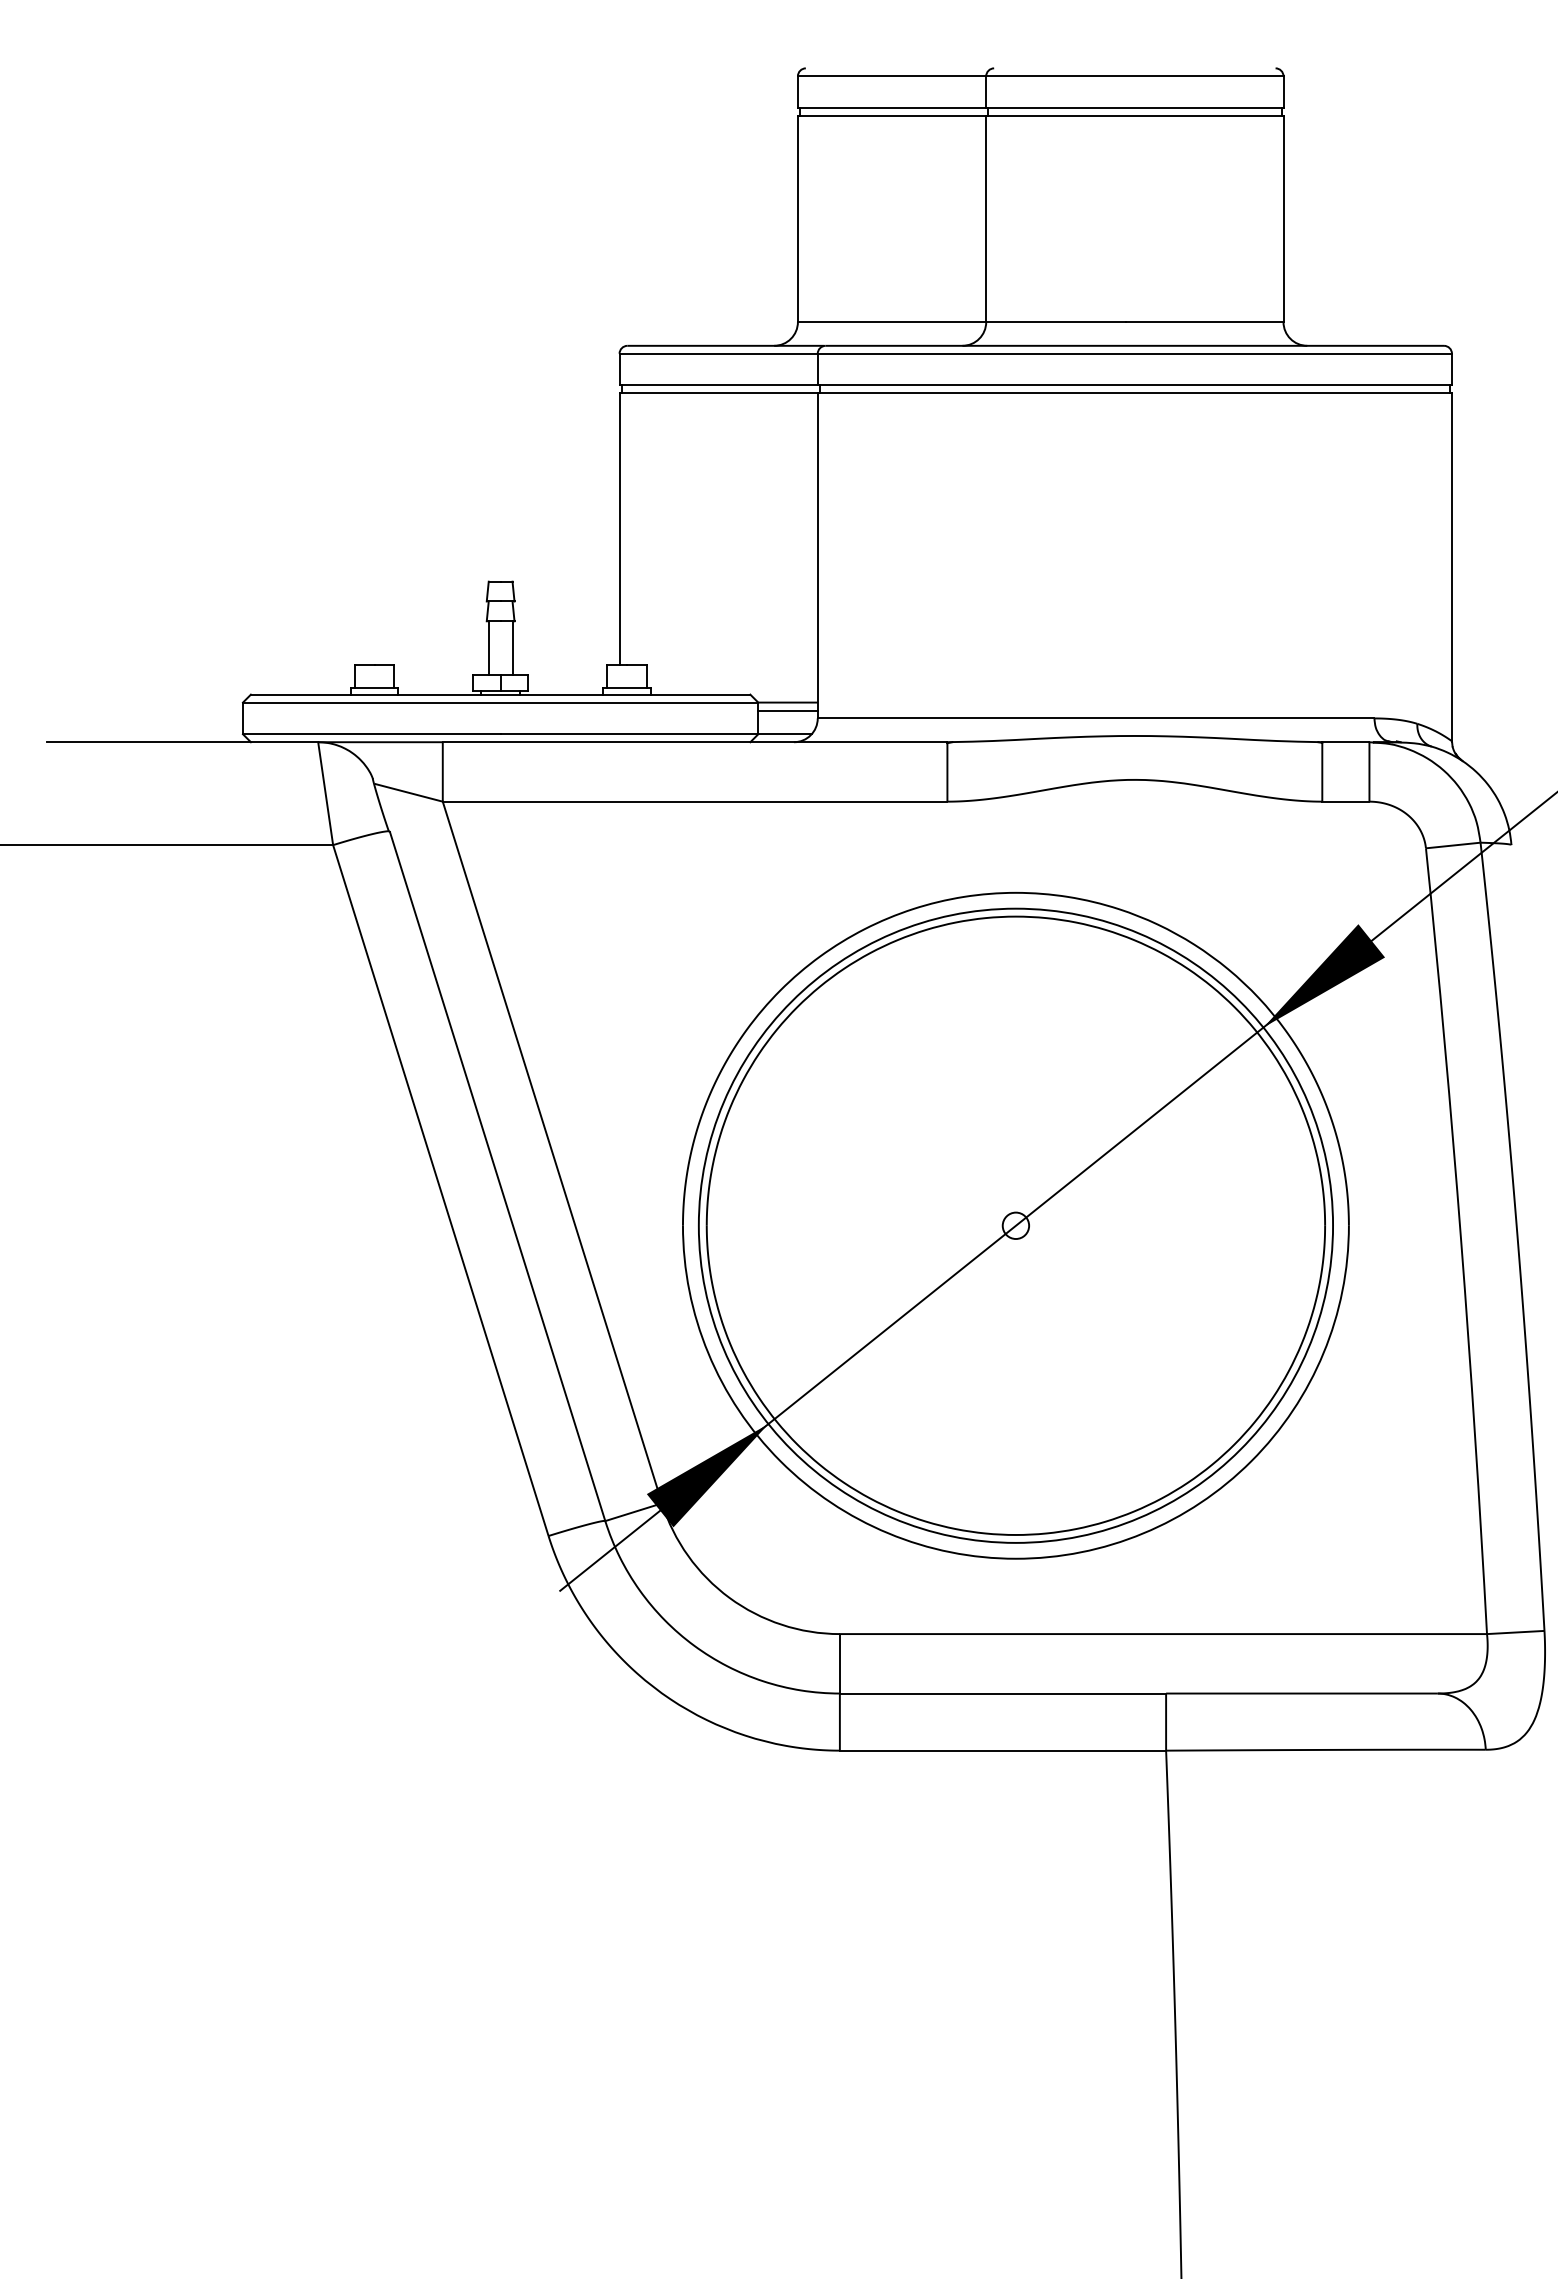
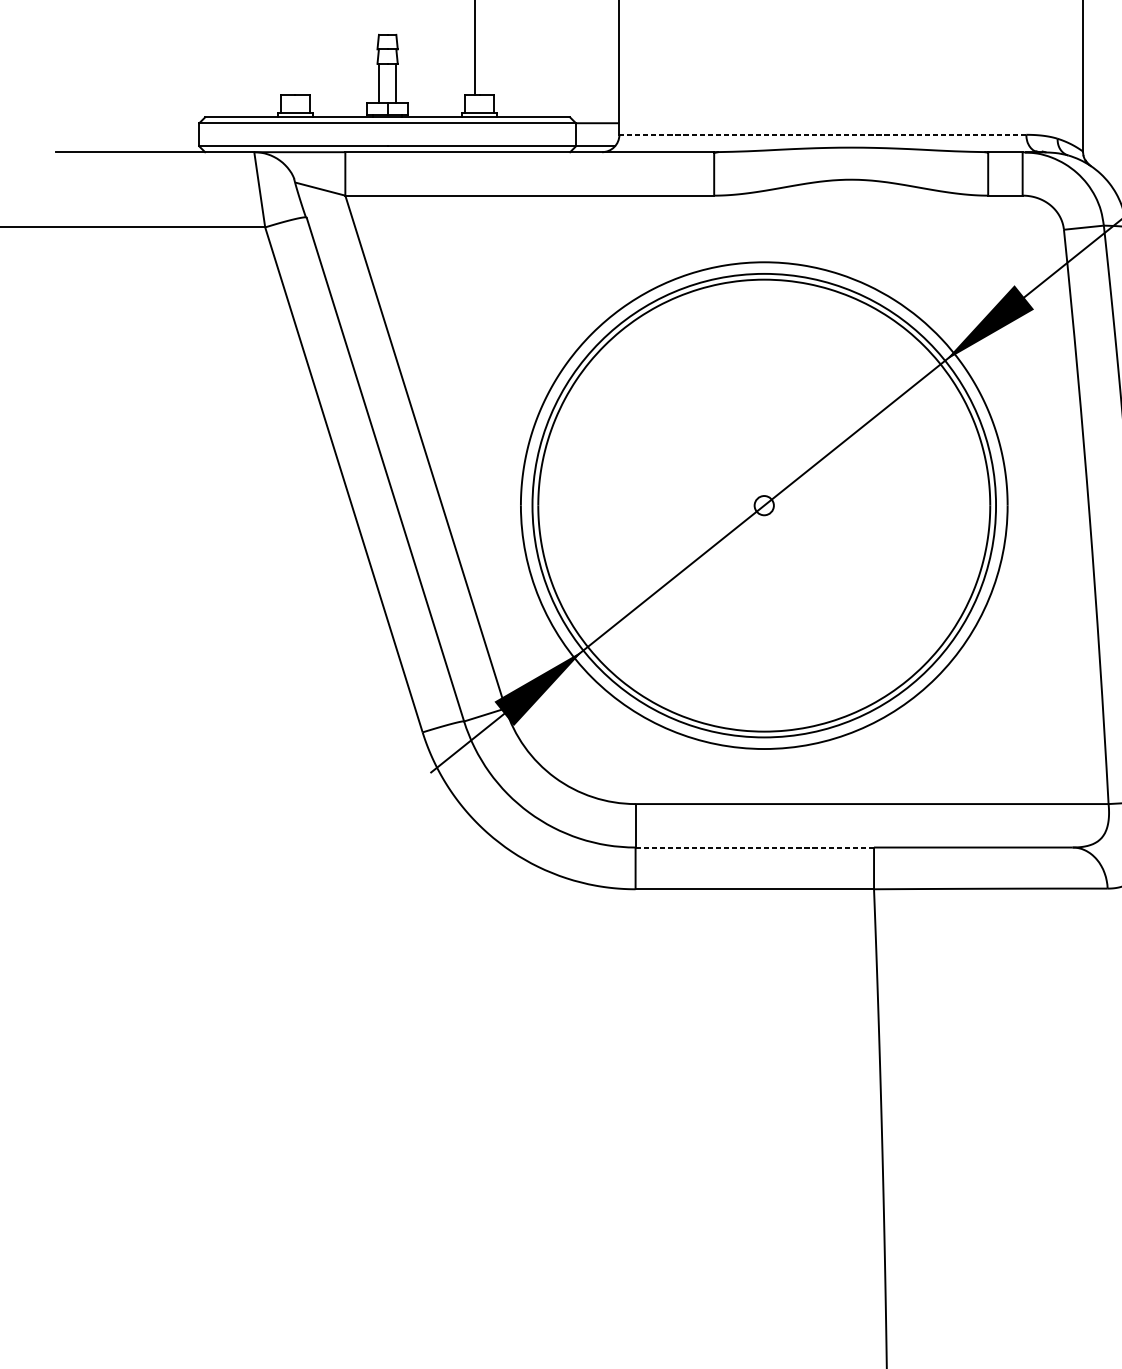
line: (787, 710) -> (597, 129), removed
line: (1095, 718) -> (822, 134), solid -> dashed
line: (1003, 1693) -> (755, 847), solid -> dashed

